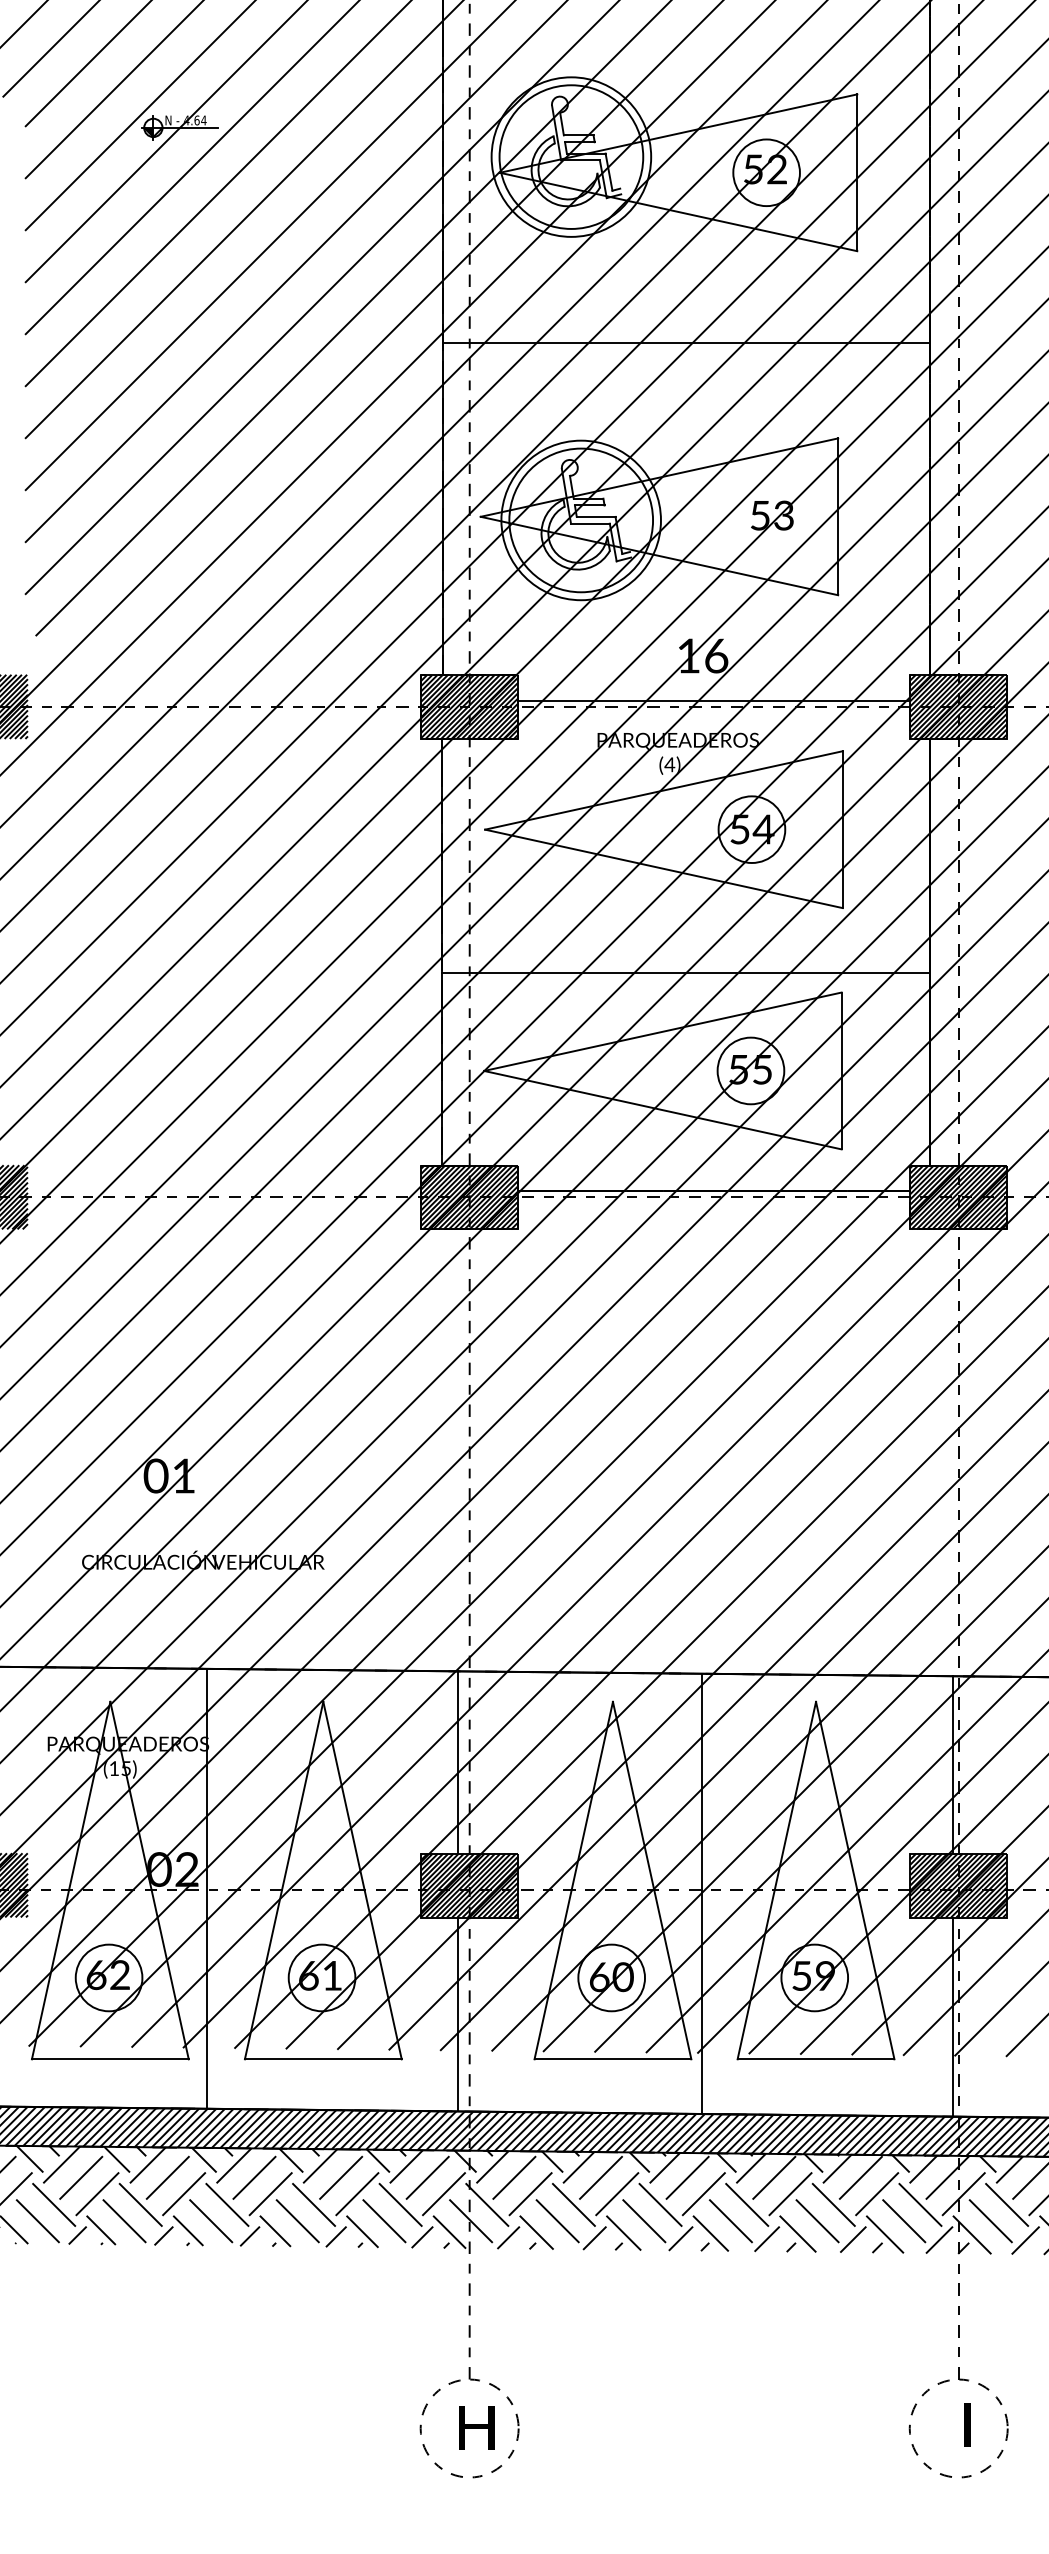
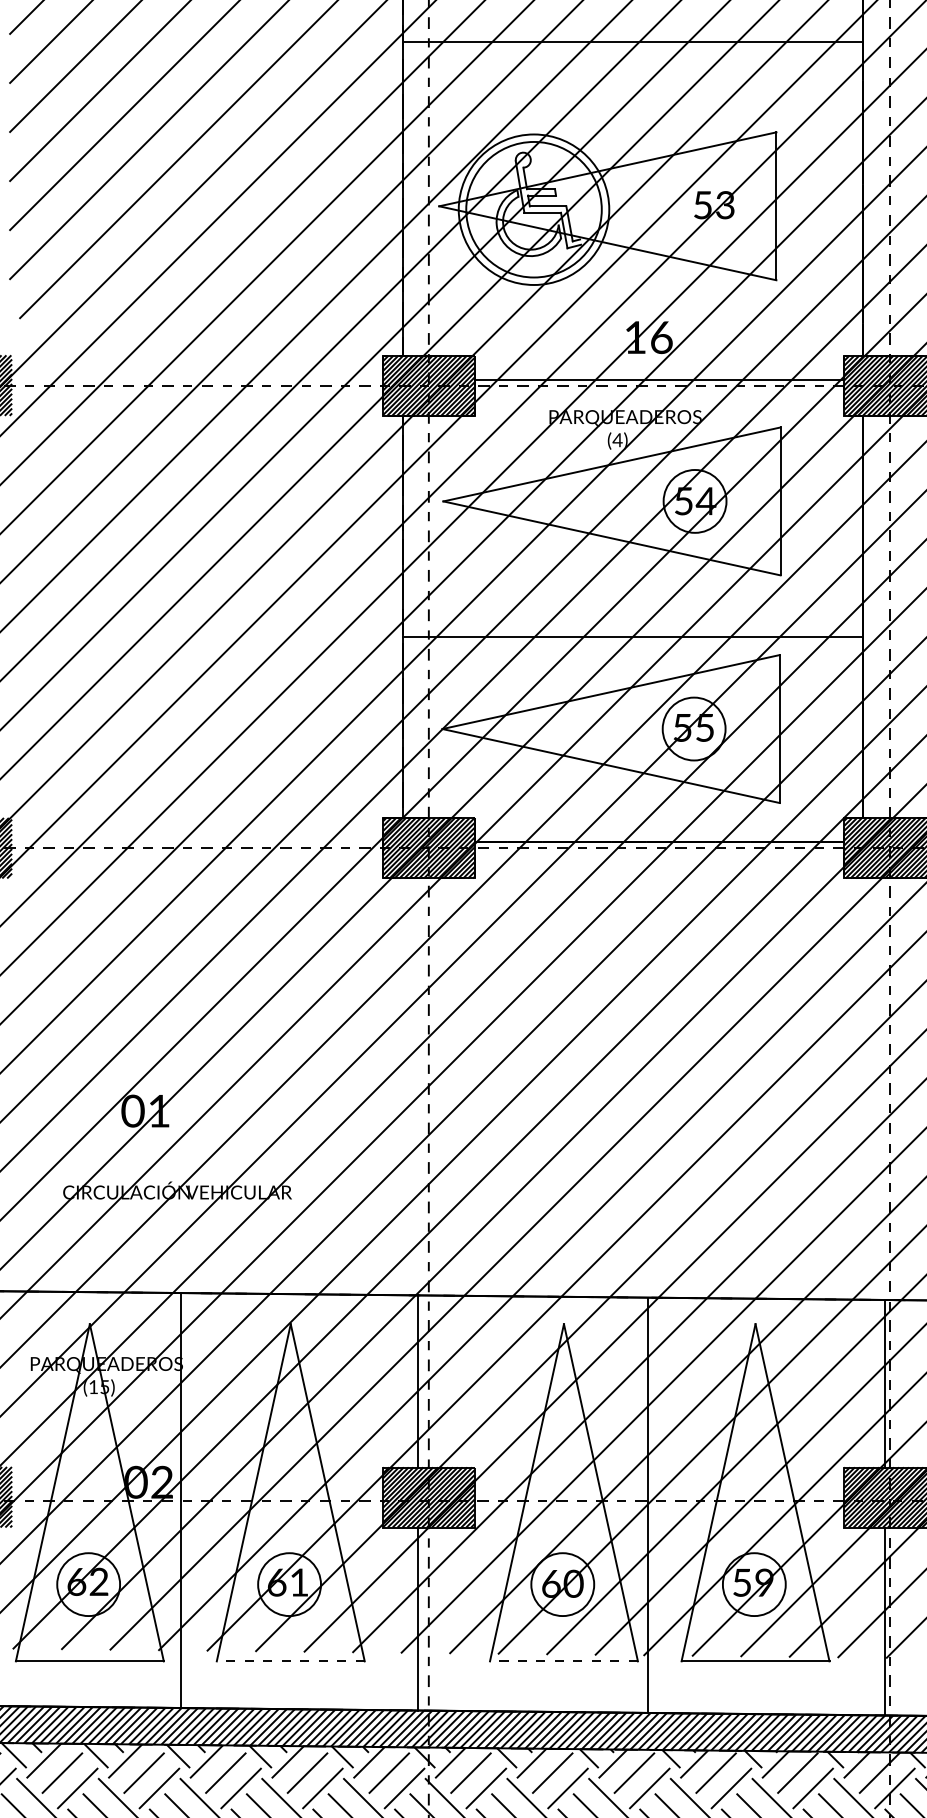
line: (322, 2059) -> (289, 1661), solid -> dashed
line: (612, 2059) -> (563, 1661), solid -> dashed

